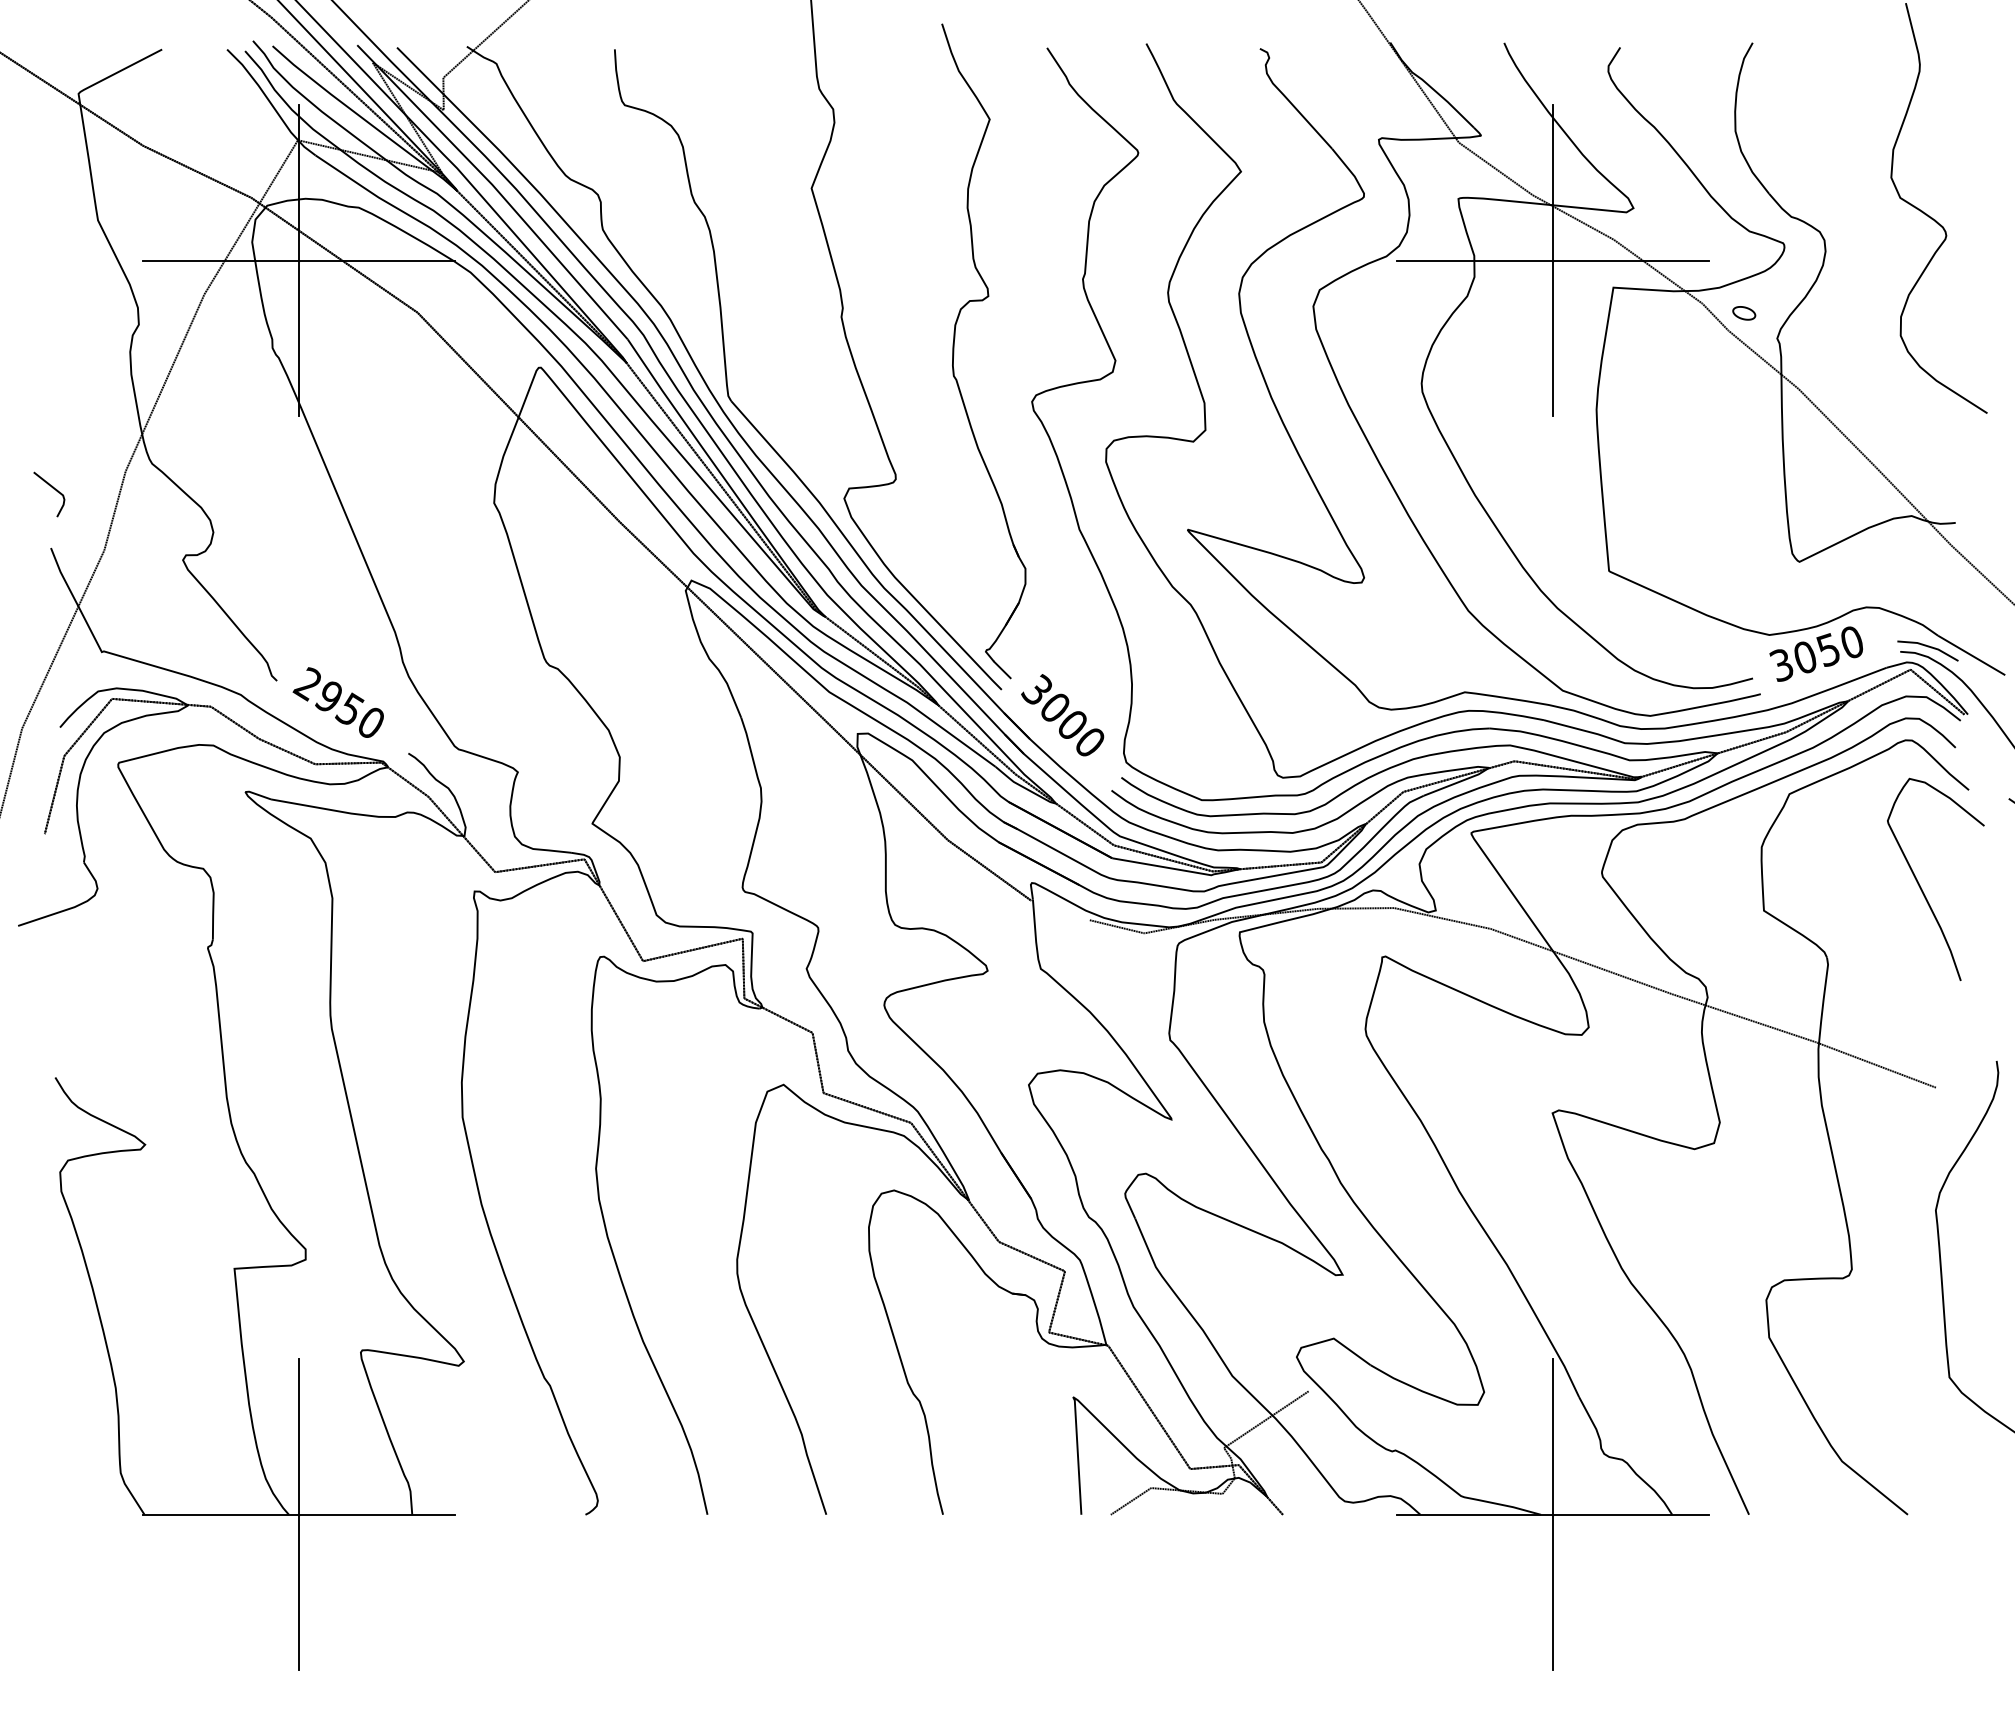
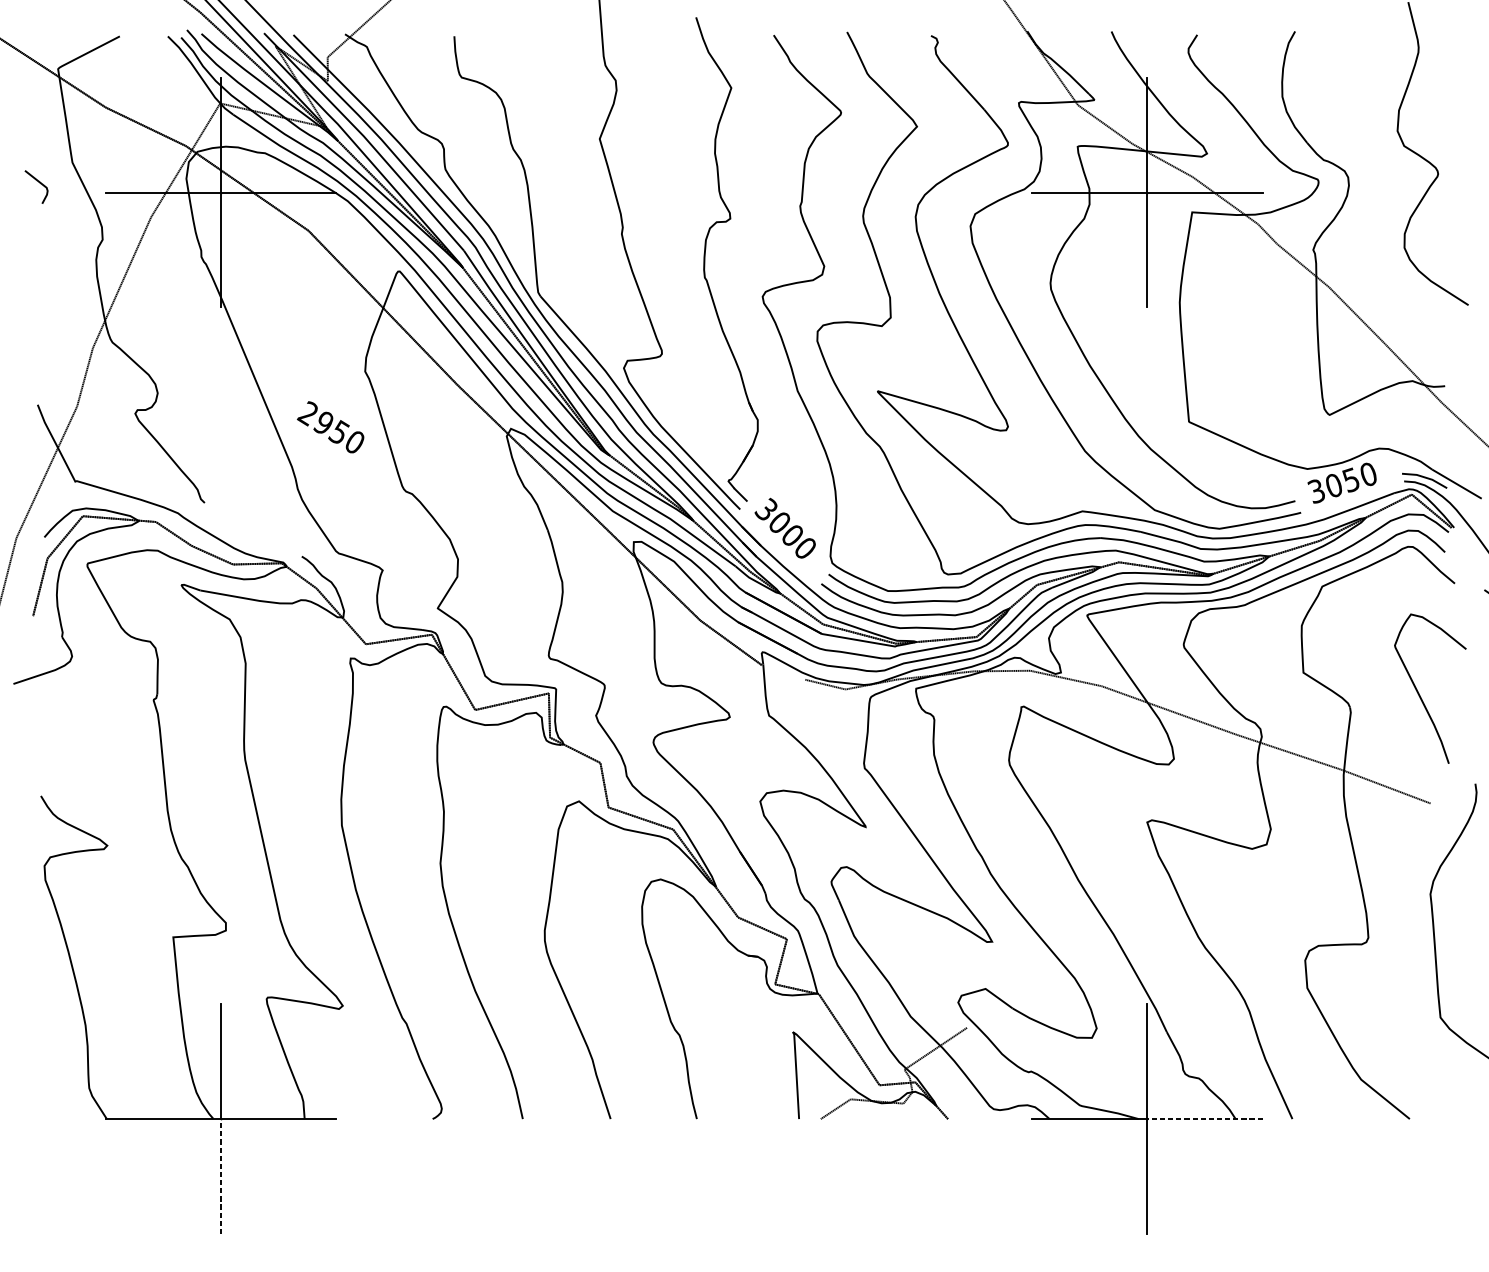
part: (1744, 313) -> (1289, 231), removed
line: (53, 489) -> (39, 183), moved
text: (337, 702) -> (329, 427), moved
curve: (1920, 885) -> (1419, 693), moved
line: (1630, 1514) -> (1204, 1118), solid -> dashed
line: (298, 1592) -> (220, 1176), solid -> dashed

